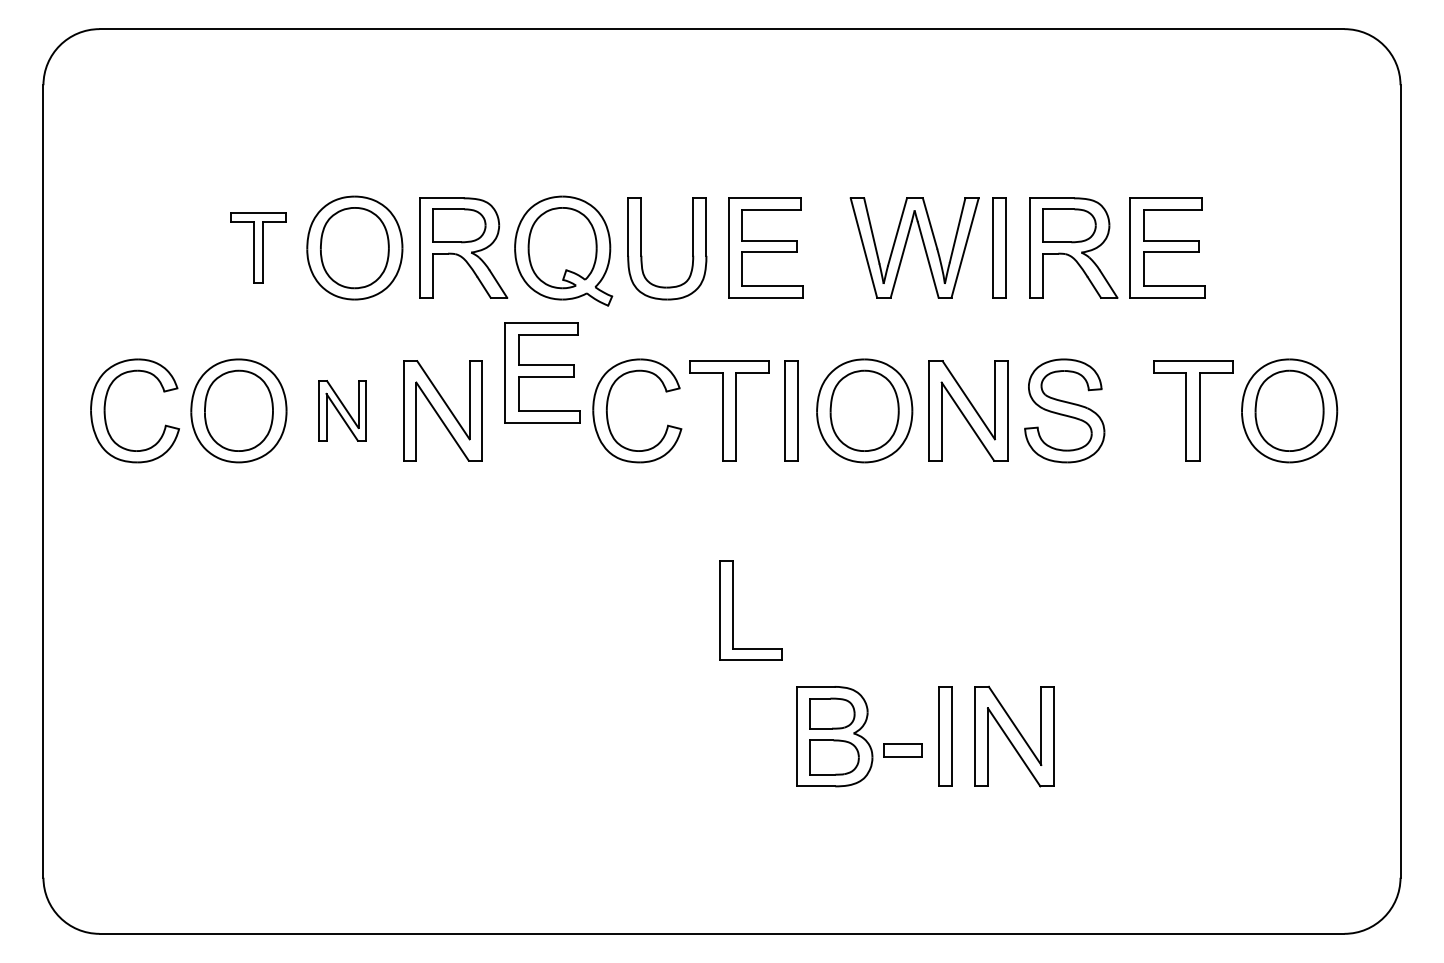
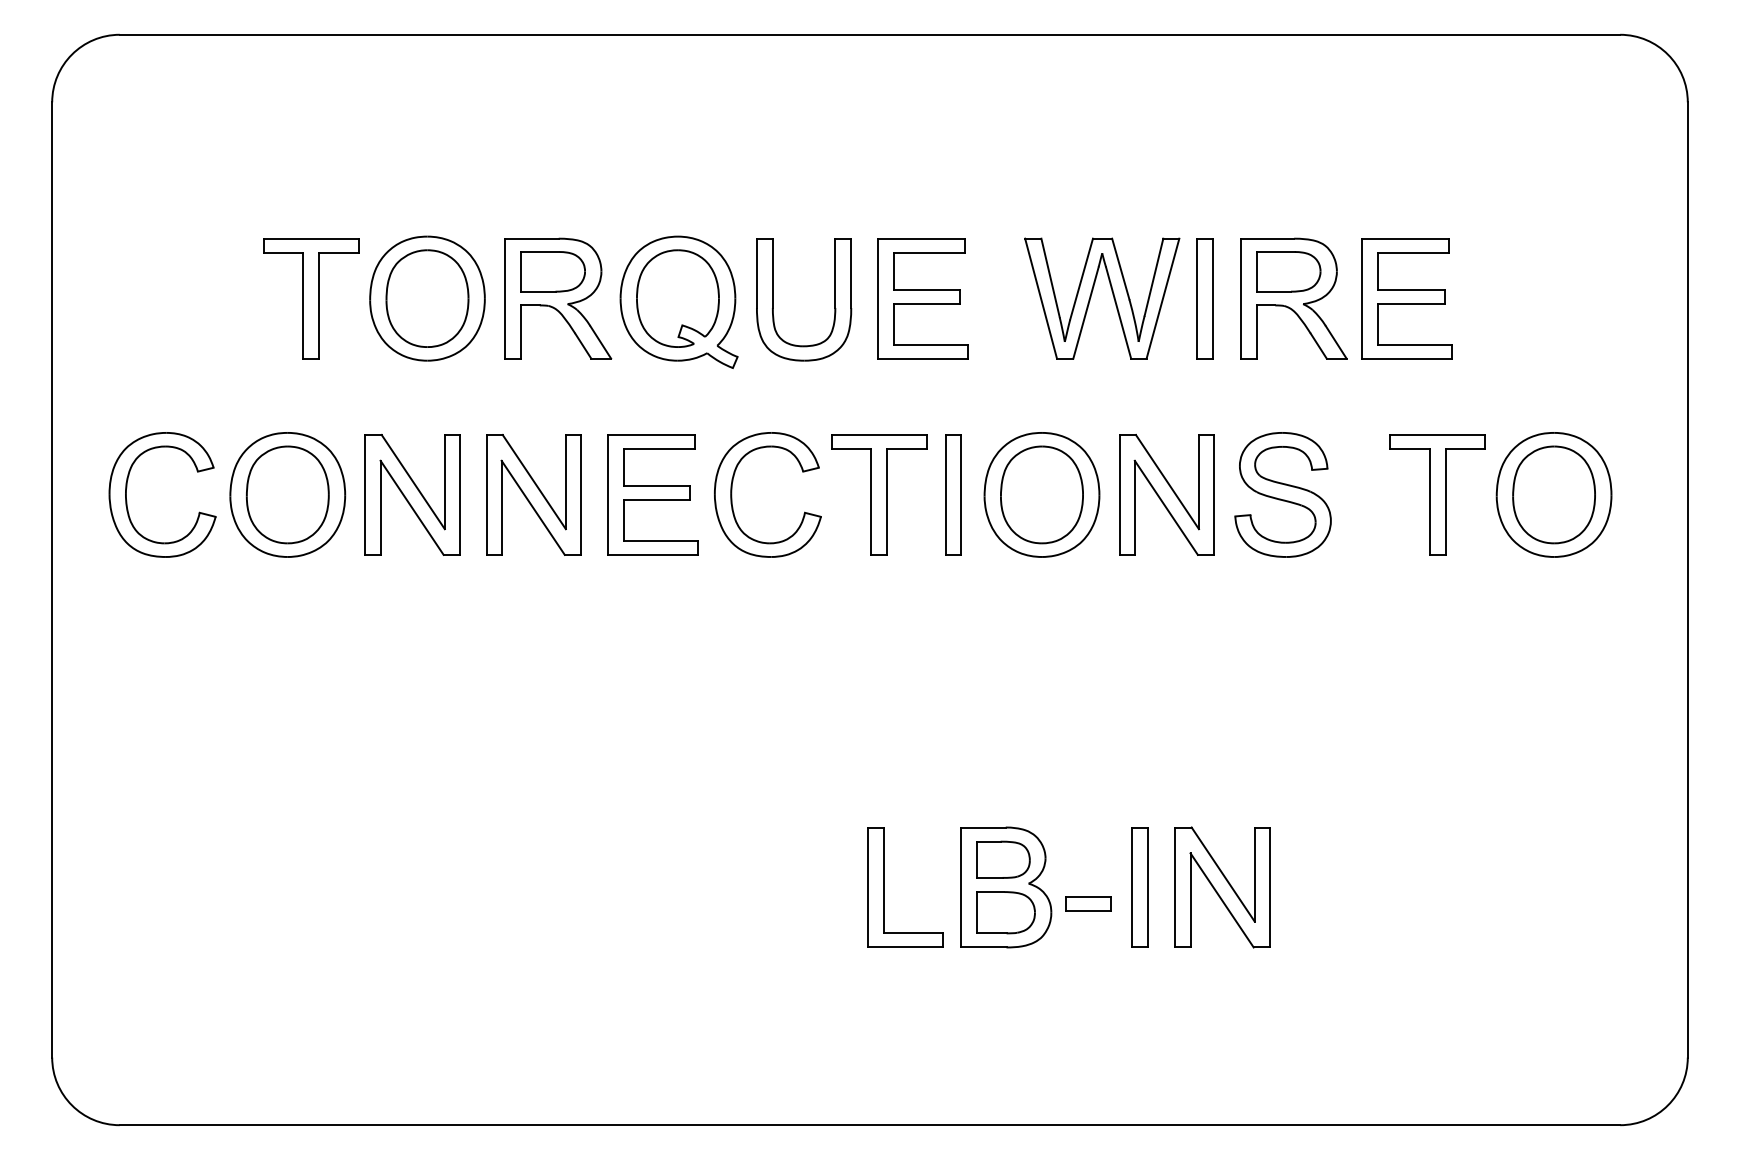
part: (258, 247) -> (311, 298), size x1.43
part: (542, 372) -> (652, 494), moved
part: (342, 410) -> (412, 494), size x1.67
part: (734, 610) -> (884, 887), moved

